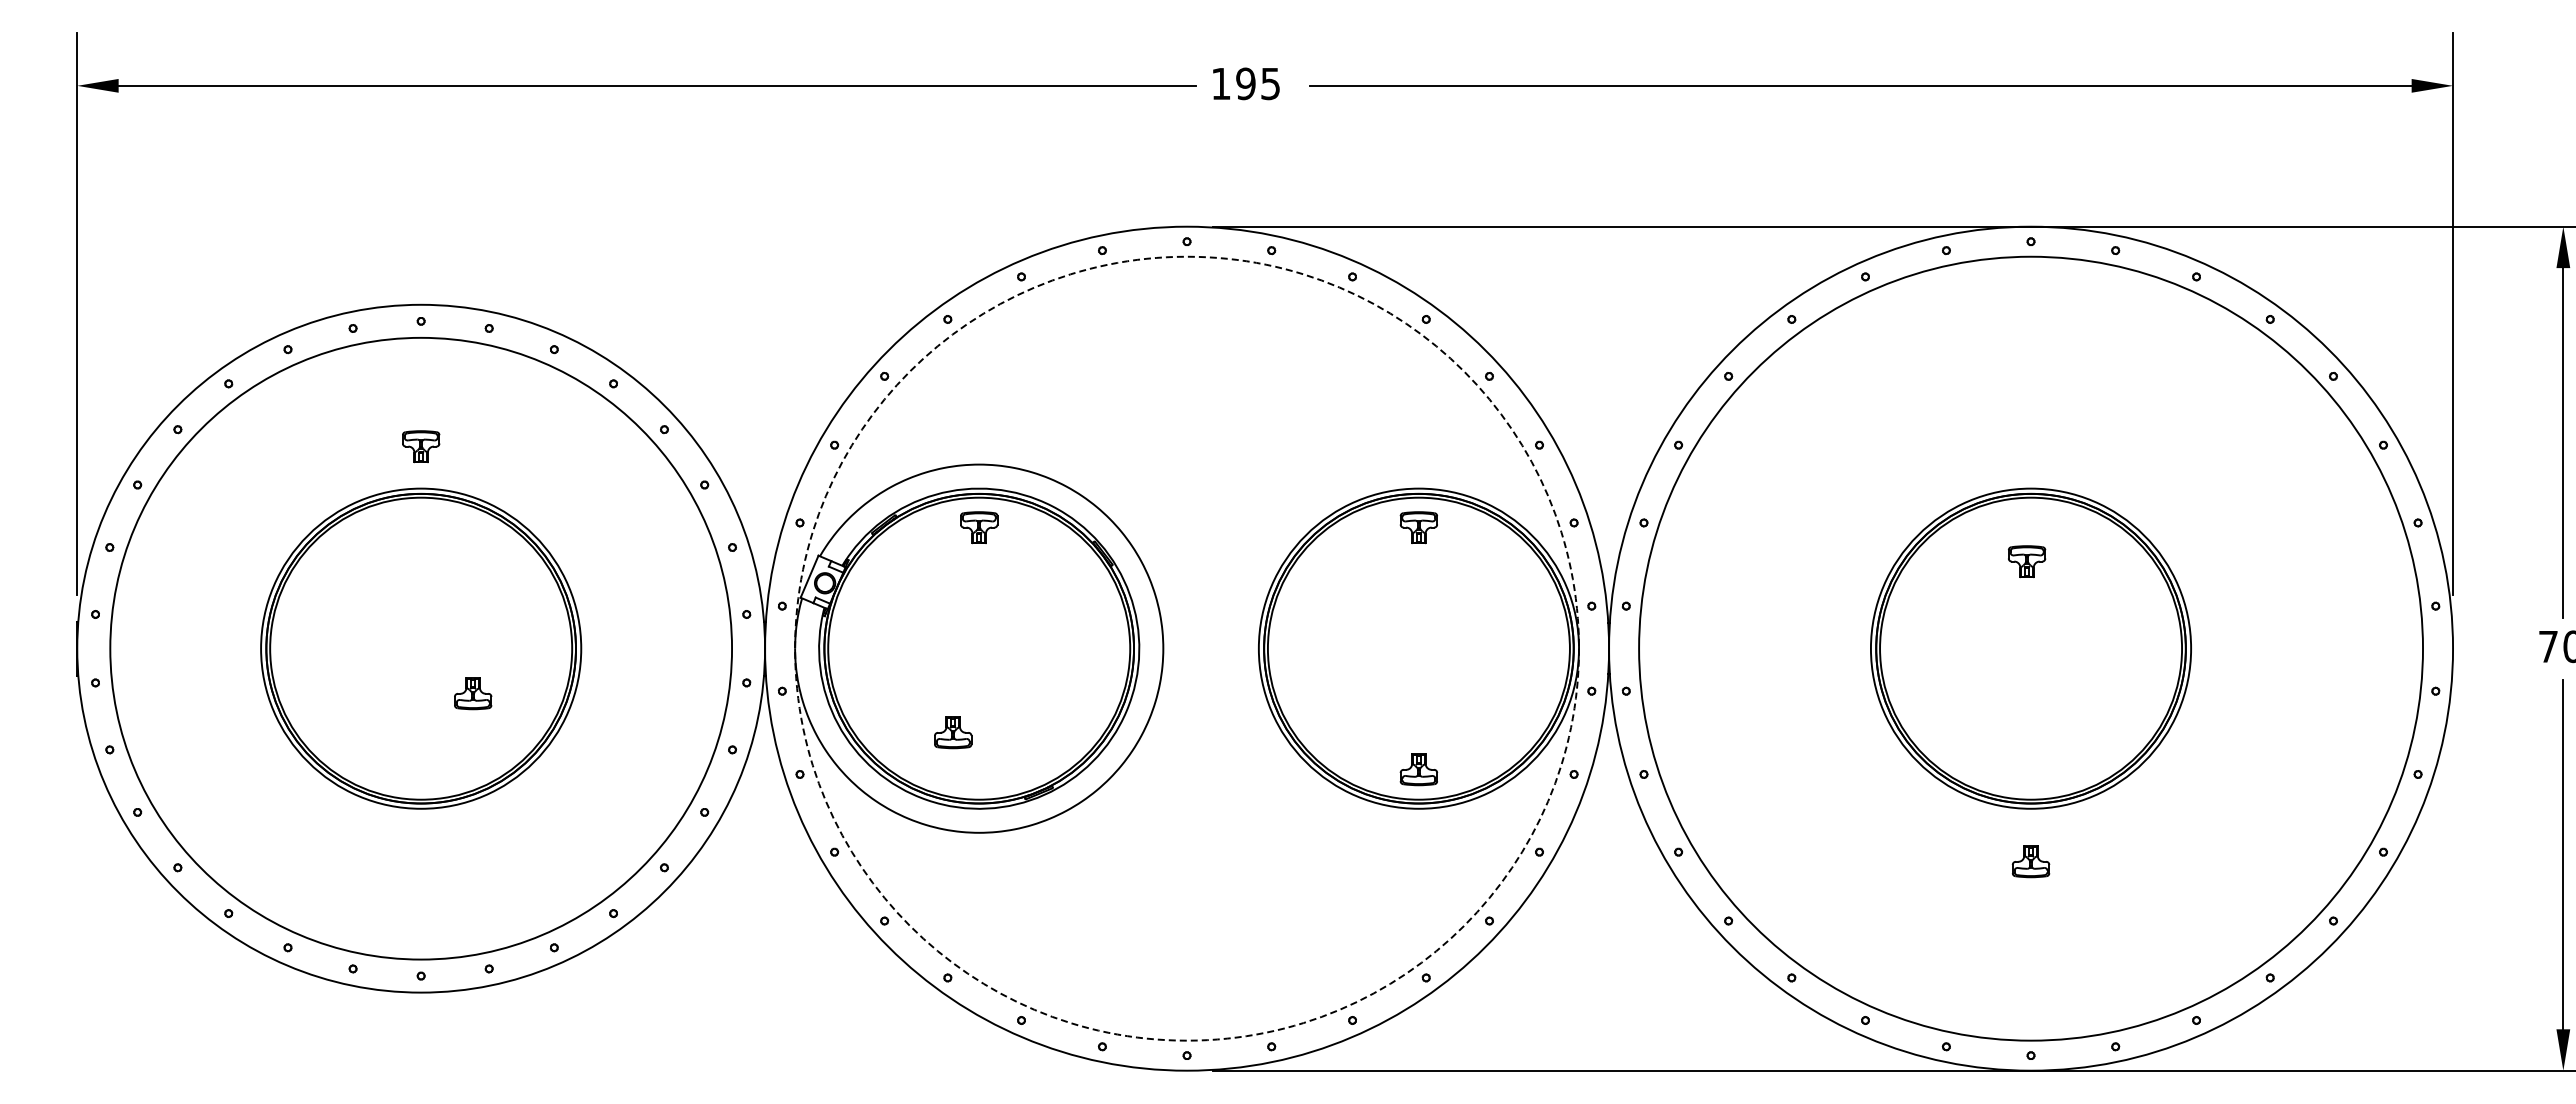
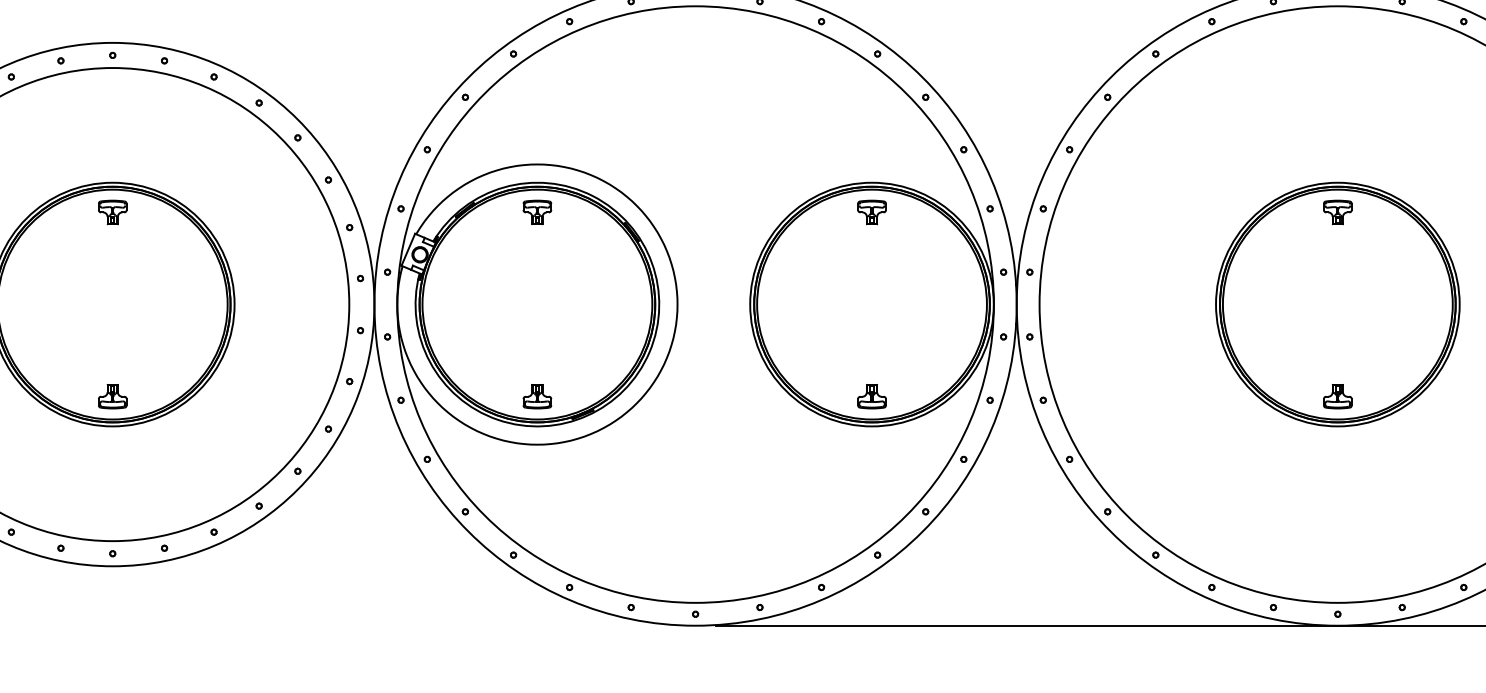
part: (421, 446) -> (112, 212), moved
part: (2027, 561) -> (1338, 212), moved
circle: (1187, 648) -> (695, 304), dashed -> solid
part: (473, 693) -> (112, 396), moved
part: (953, 732) -> (537, 396), moved
part: (2030, 861) -> (1337, 396), moved

